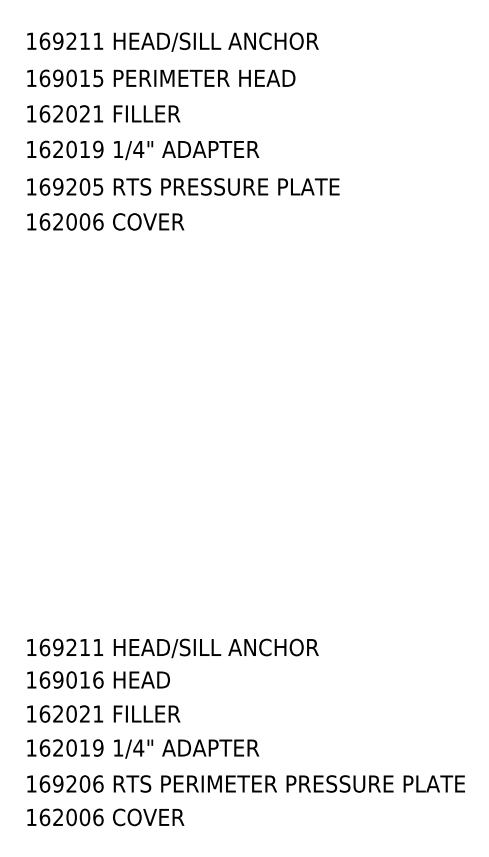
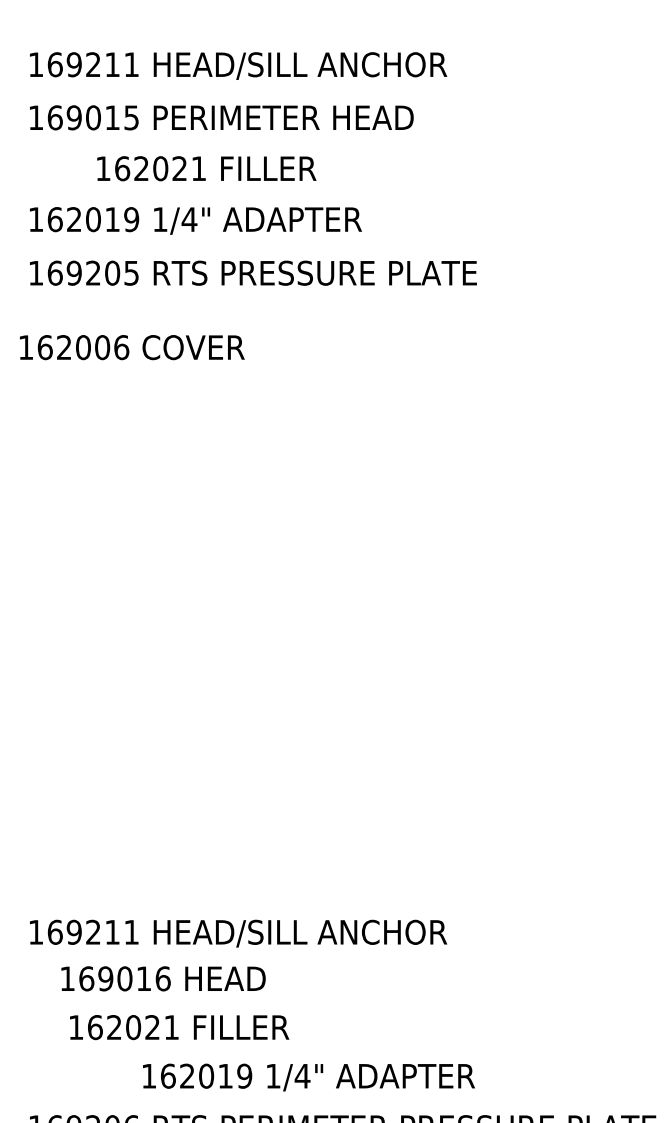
text: (103, 113) -> (206, 168), moved
text: (105, 221) -> (131, 346), moved
text: (98, 679) -> (163, 978), moved
text: (103, 713) -> (179, 1026), moved
text: (143, 748) -> (309, 1076), moved

